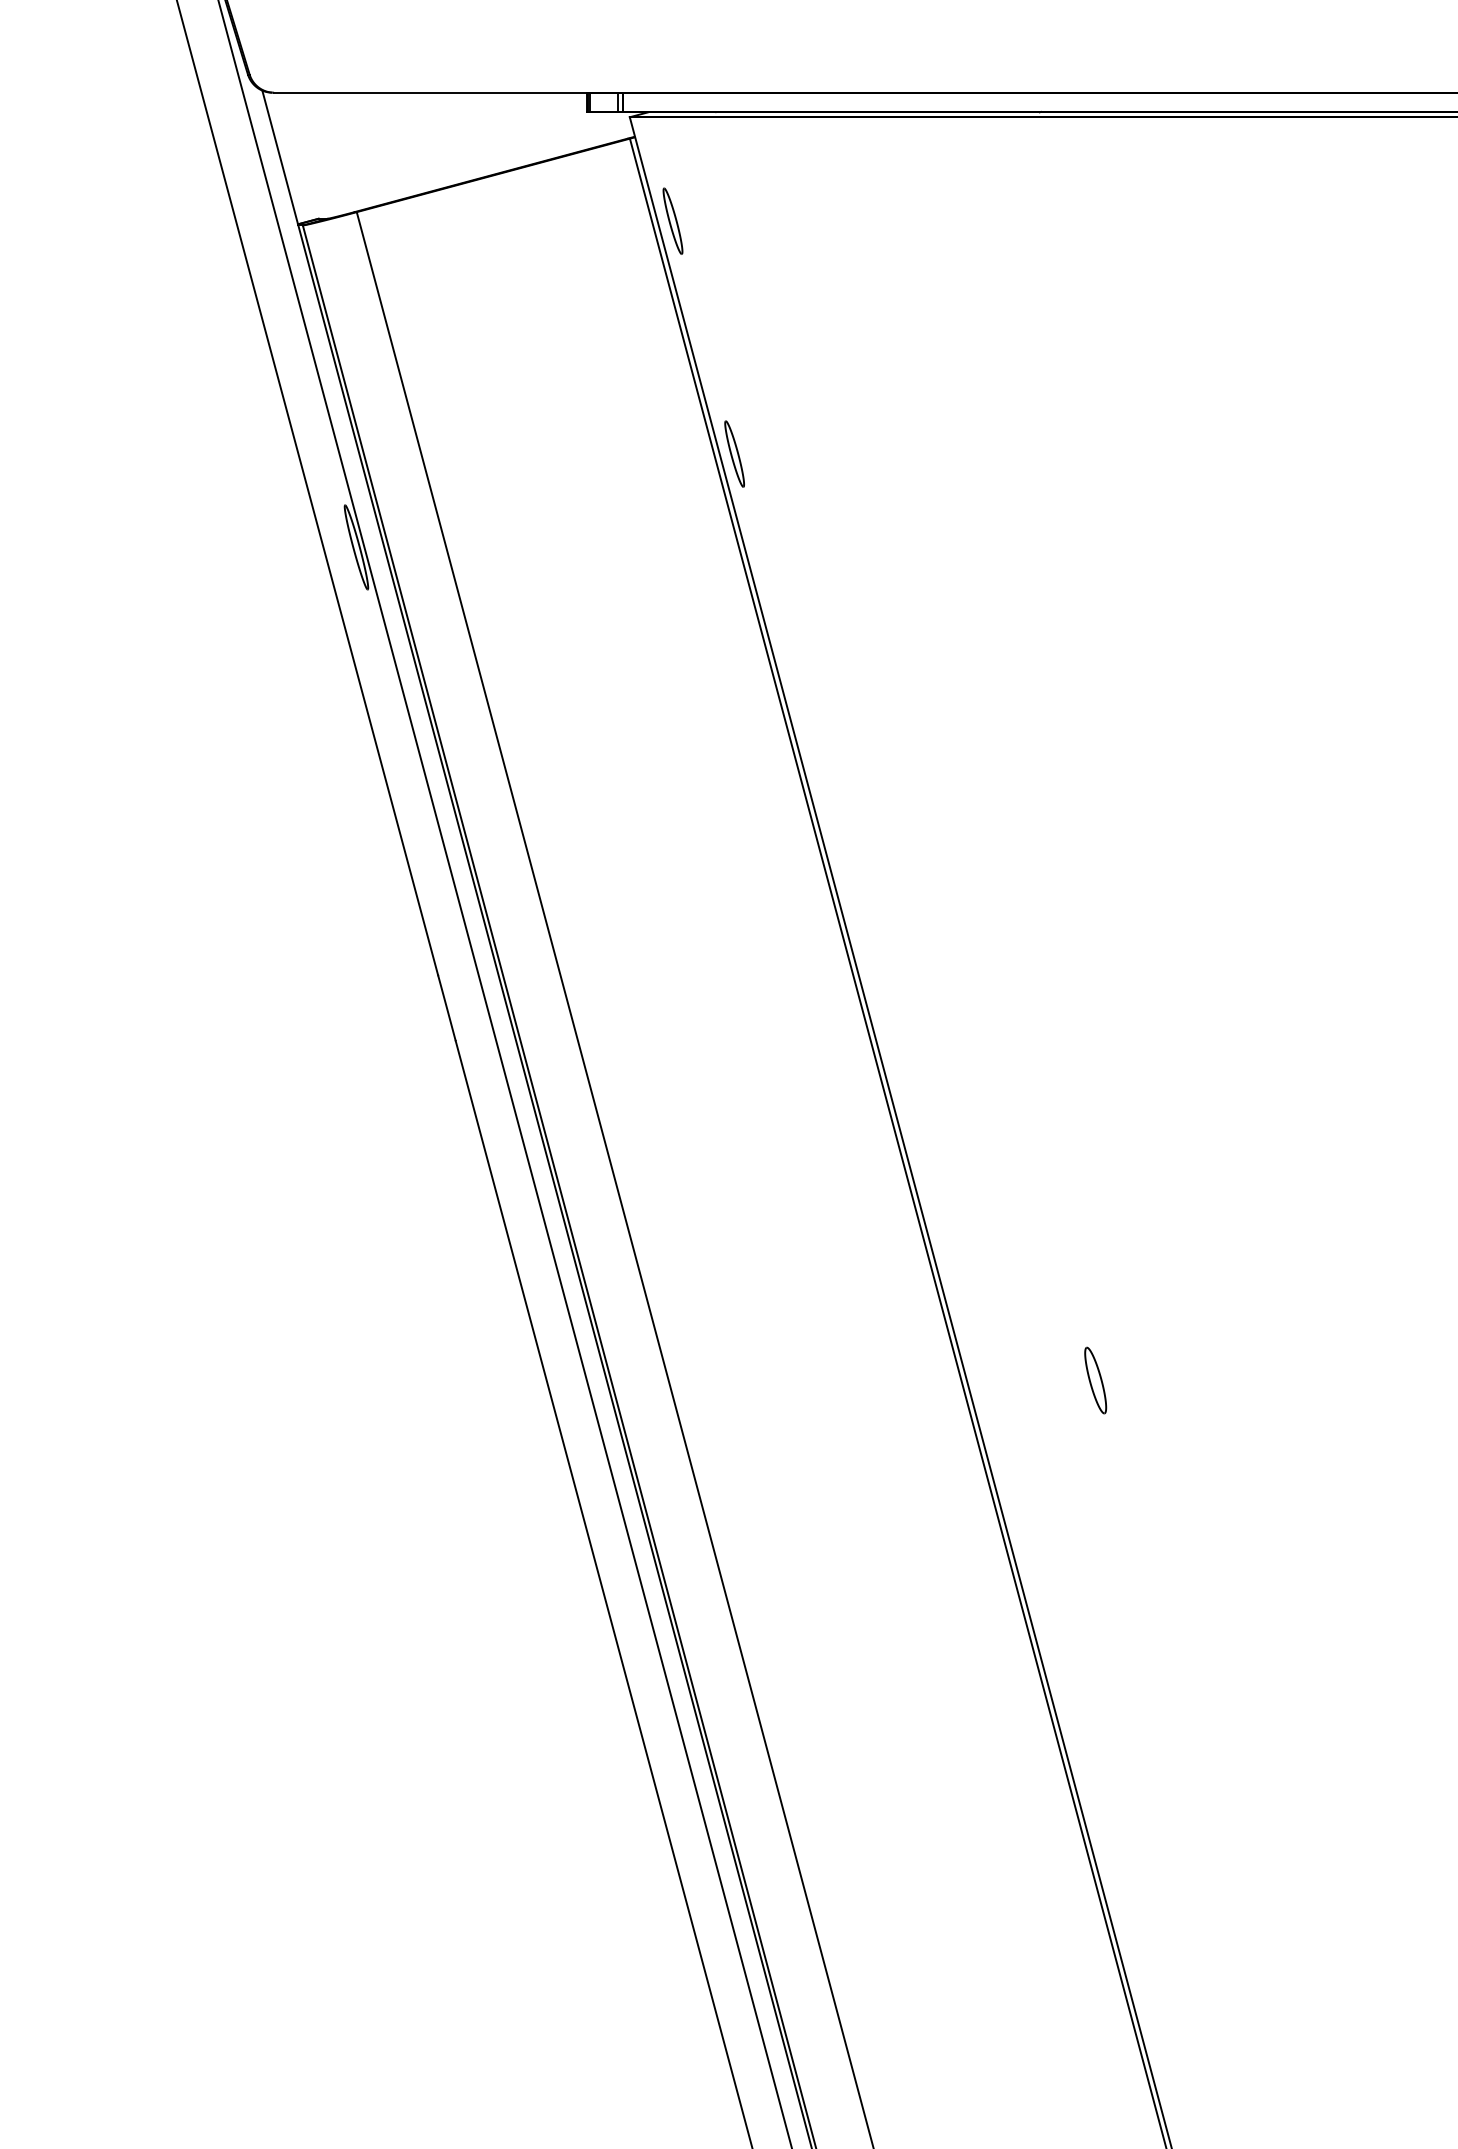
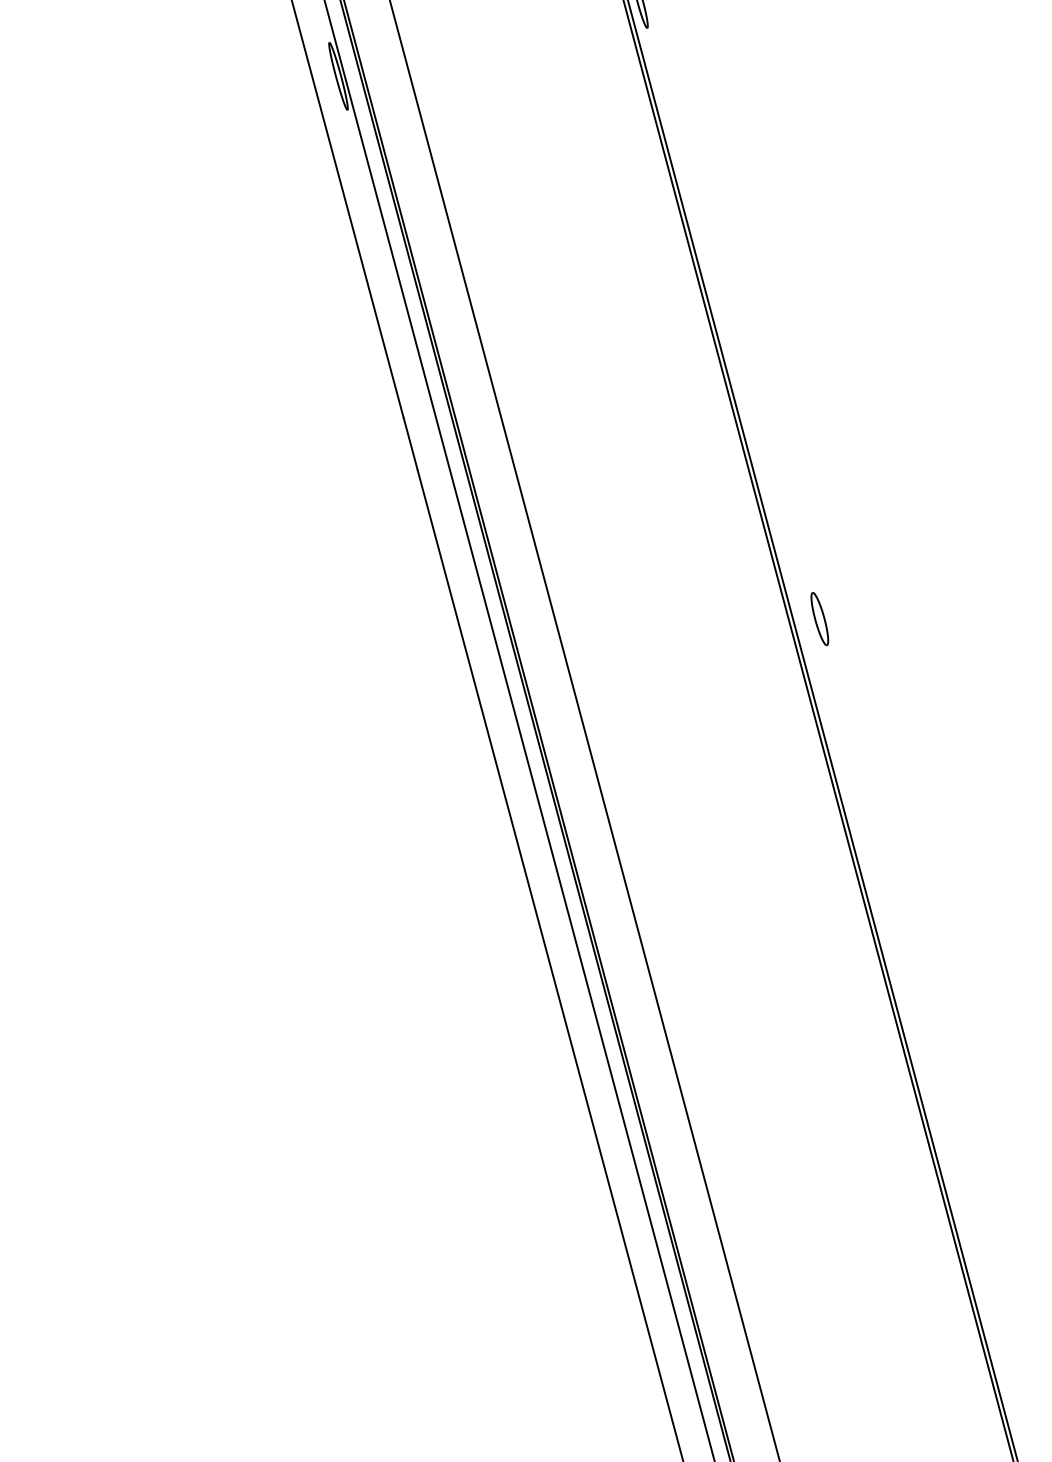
part: (1095, 1380) -> (819, 619), moved

